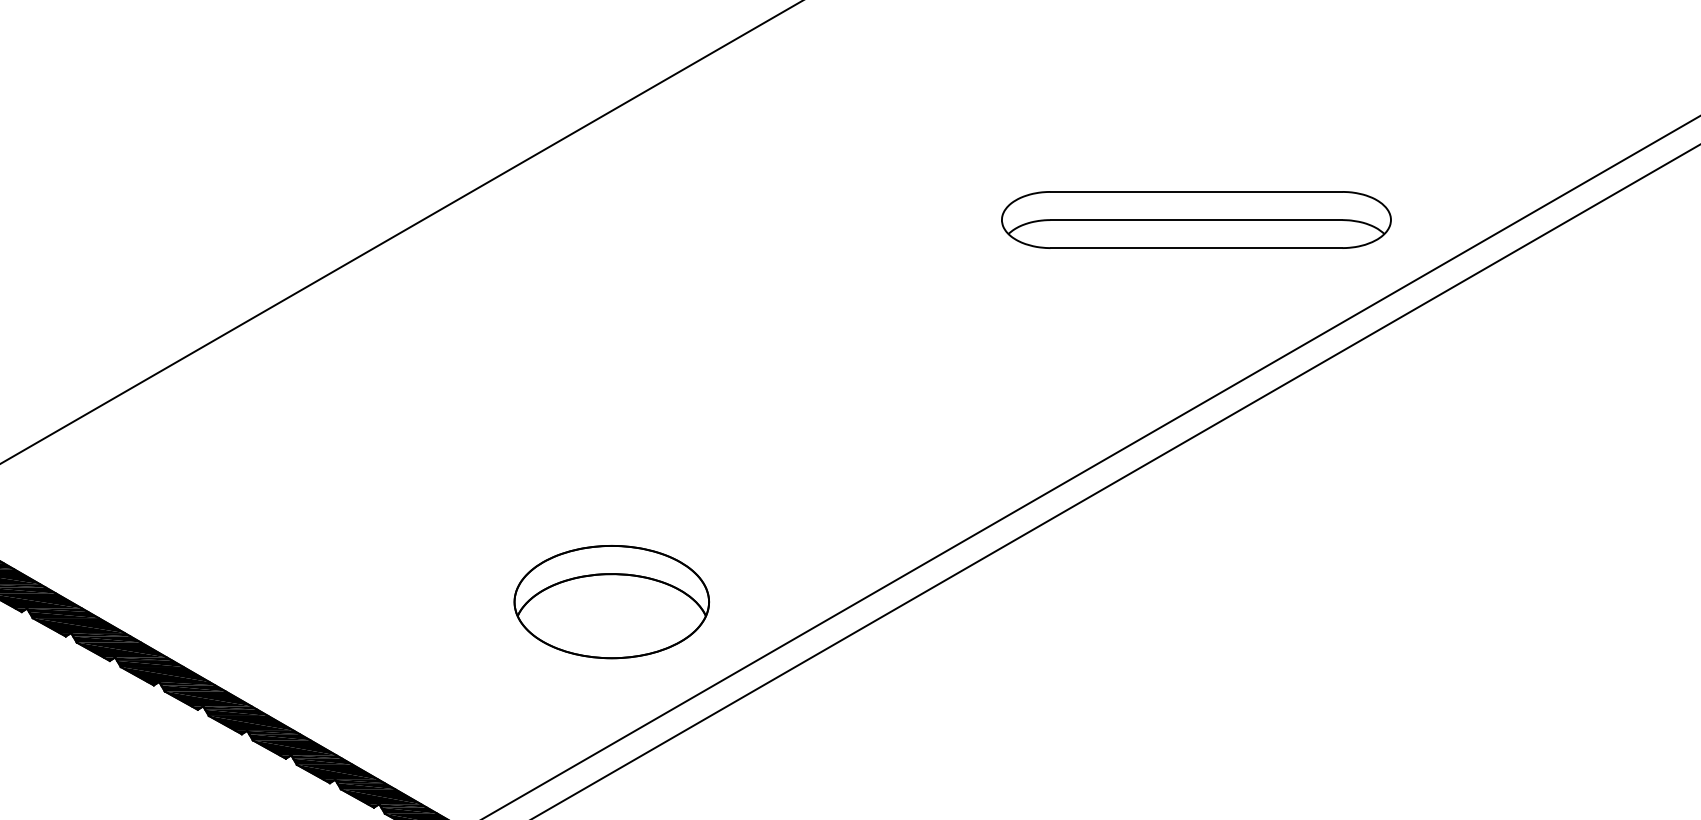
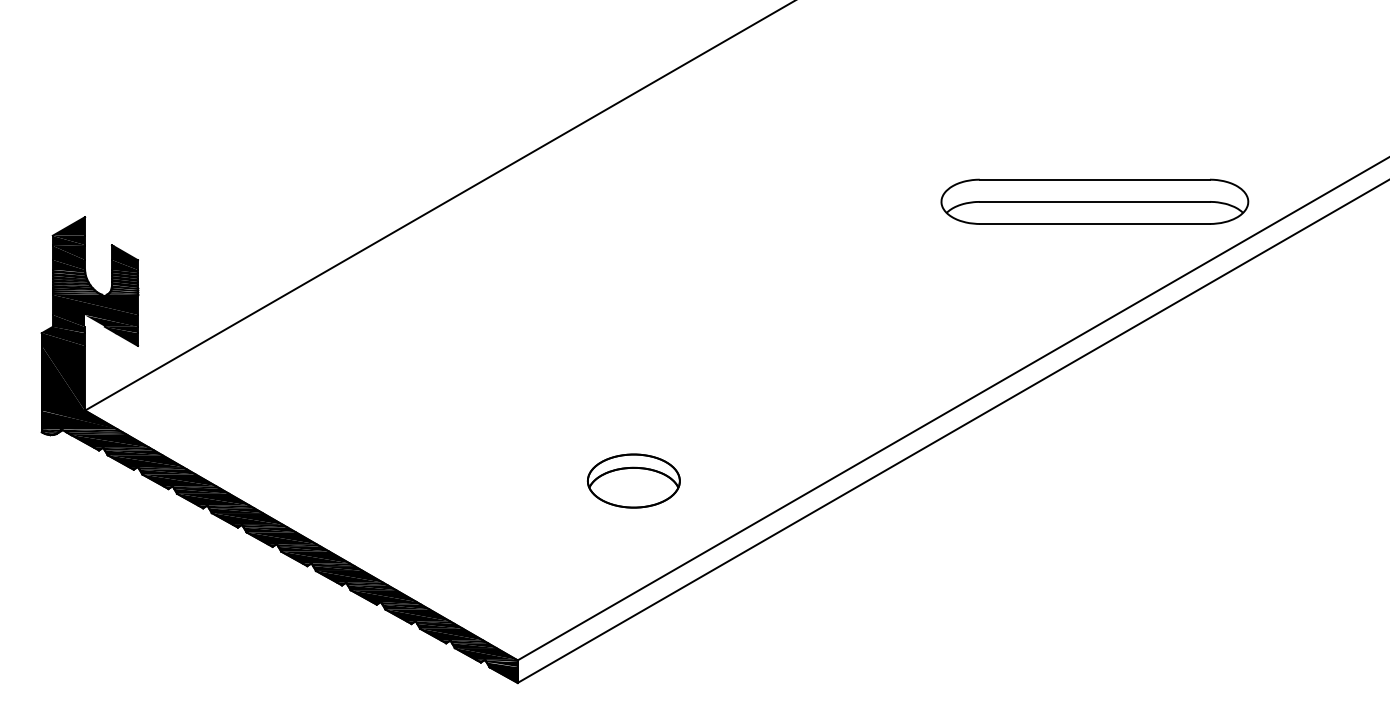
part: (1195, 219) -> (1094, 201), moved
part: (611, 601) -> (633, 480), size x0.6

